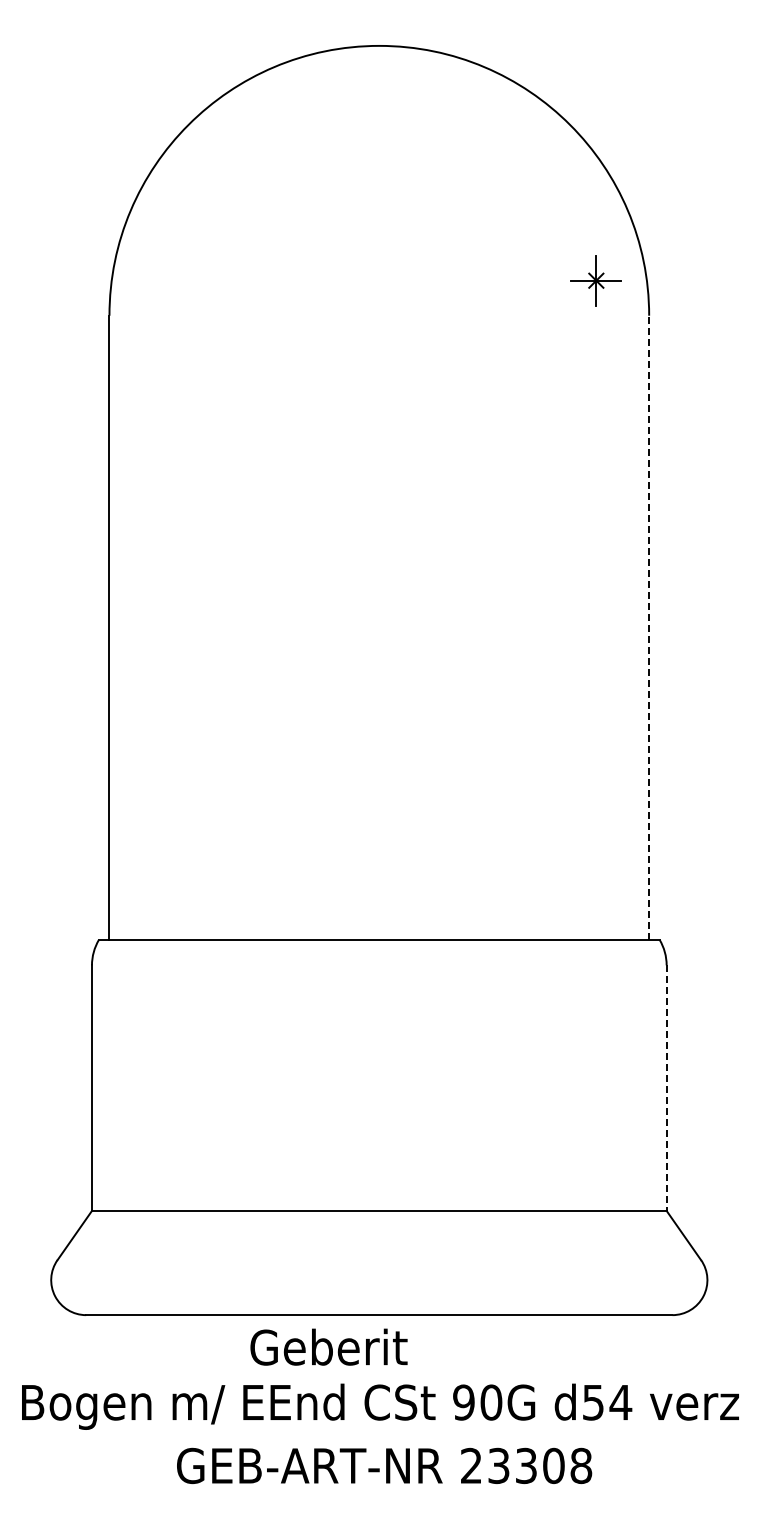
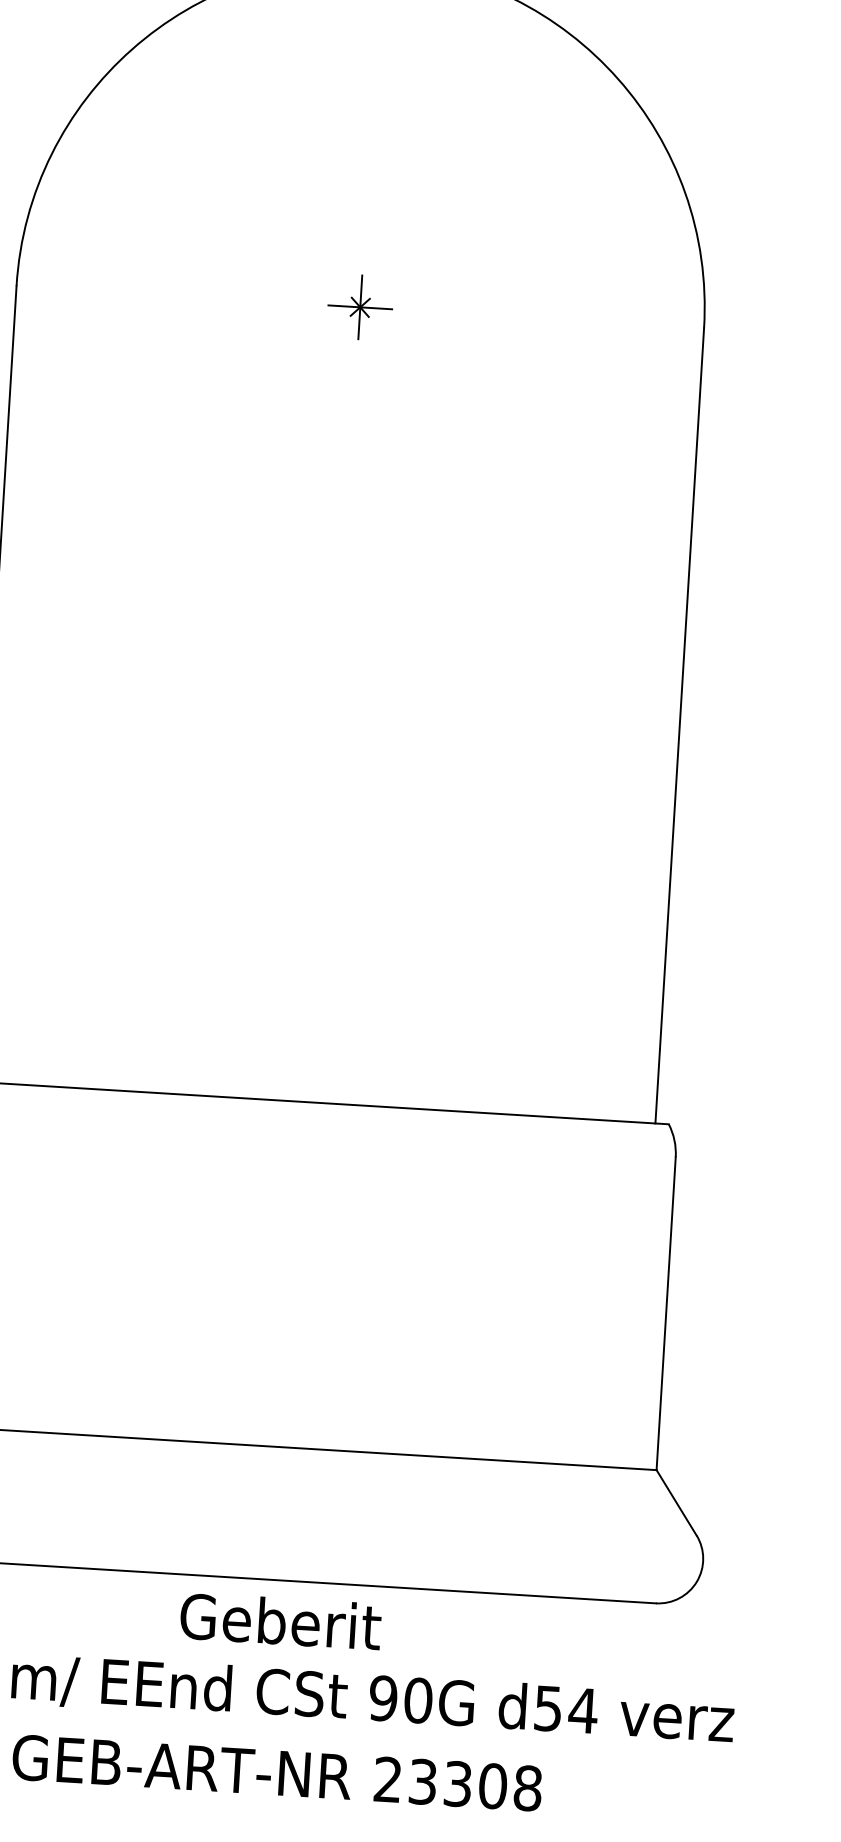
part: (595, 280) -> (359, 306), moved
line: (649, 627) -> (680, 725), dashed -> solid
line: (666, 1088) -> (665, 1314), dashed -> solid
text: (328, 1346) -> (280, 1620), moved

